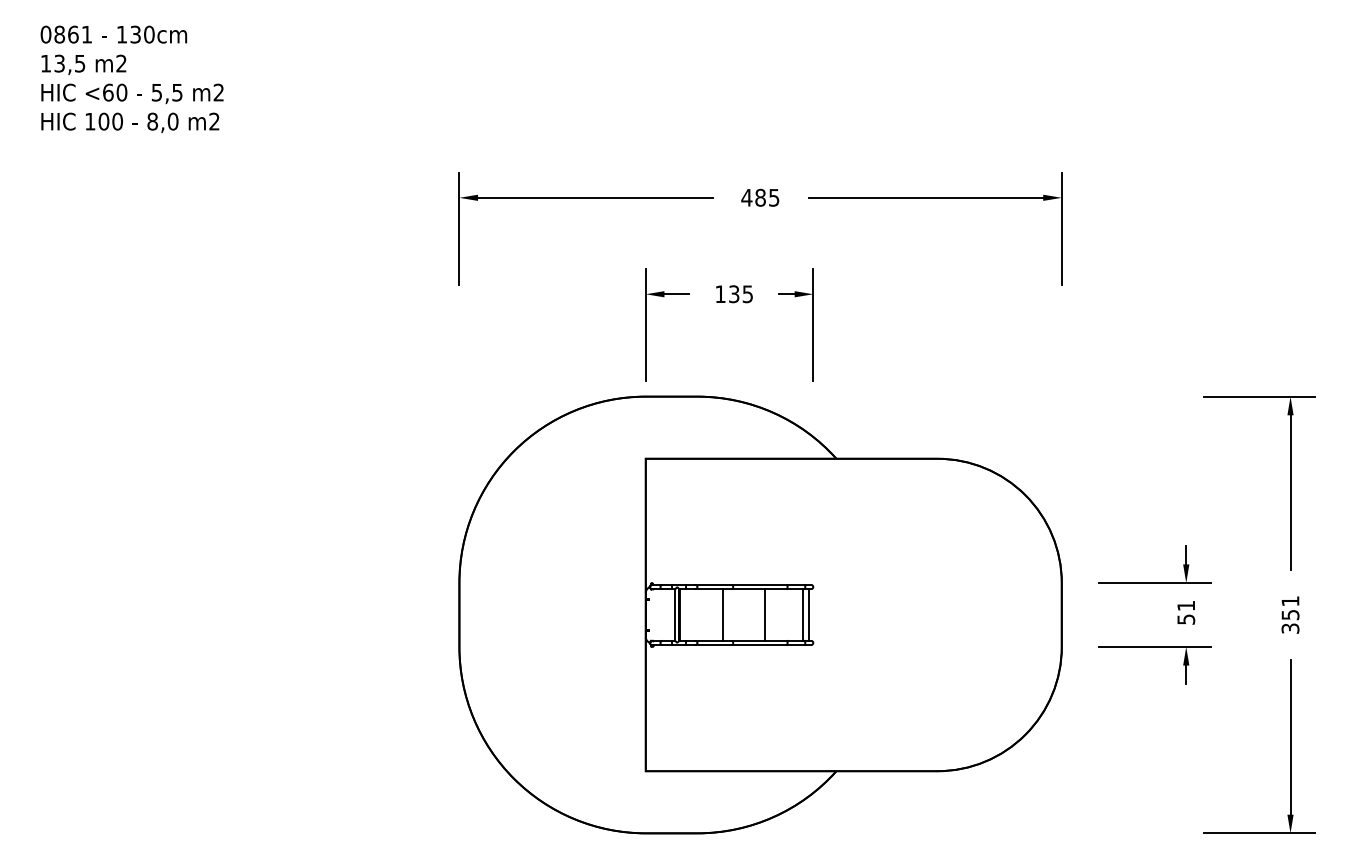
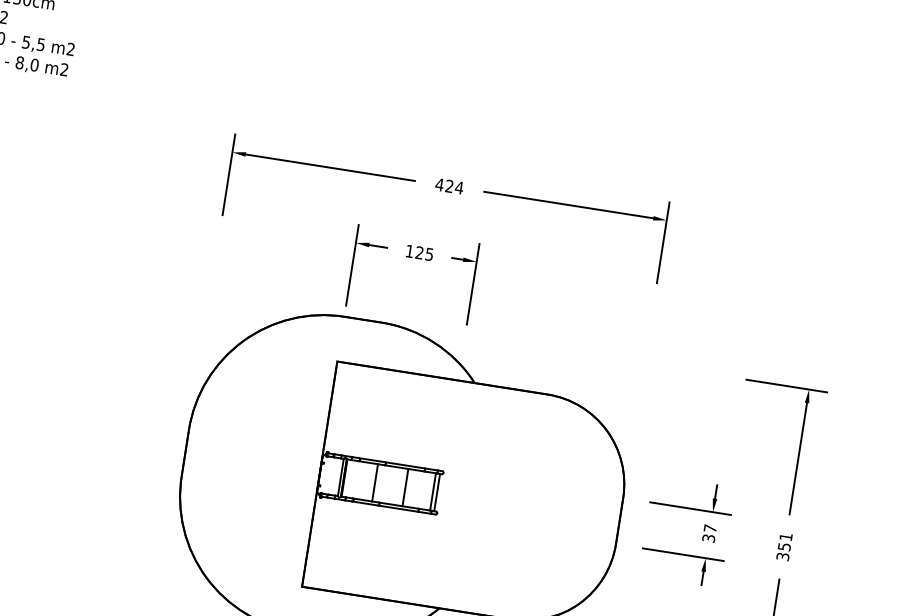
text: (767, 197) -> (454, 186), 485 -> 424
text: (734, 294) -> (419, 253), 135 -> 125
text: (1185, 612) -> (709, 533), 51 -> 37

